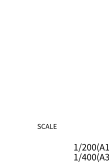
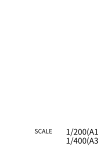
text: (47, 126) -> (43, 131), moved

